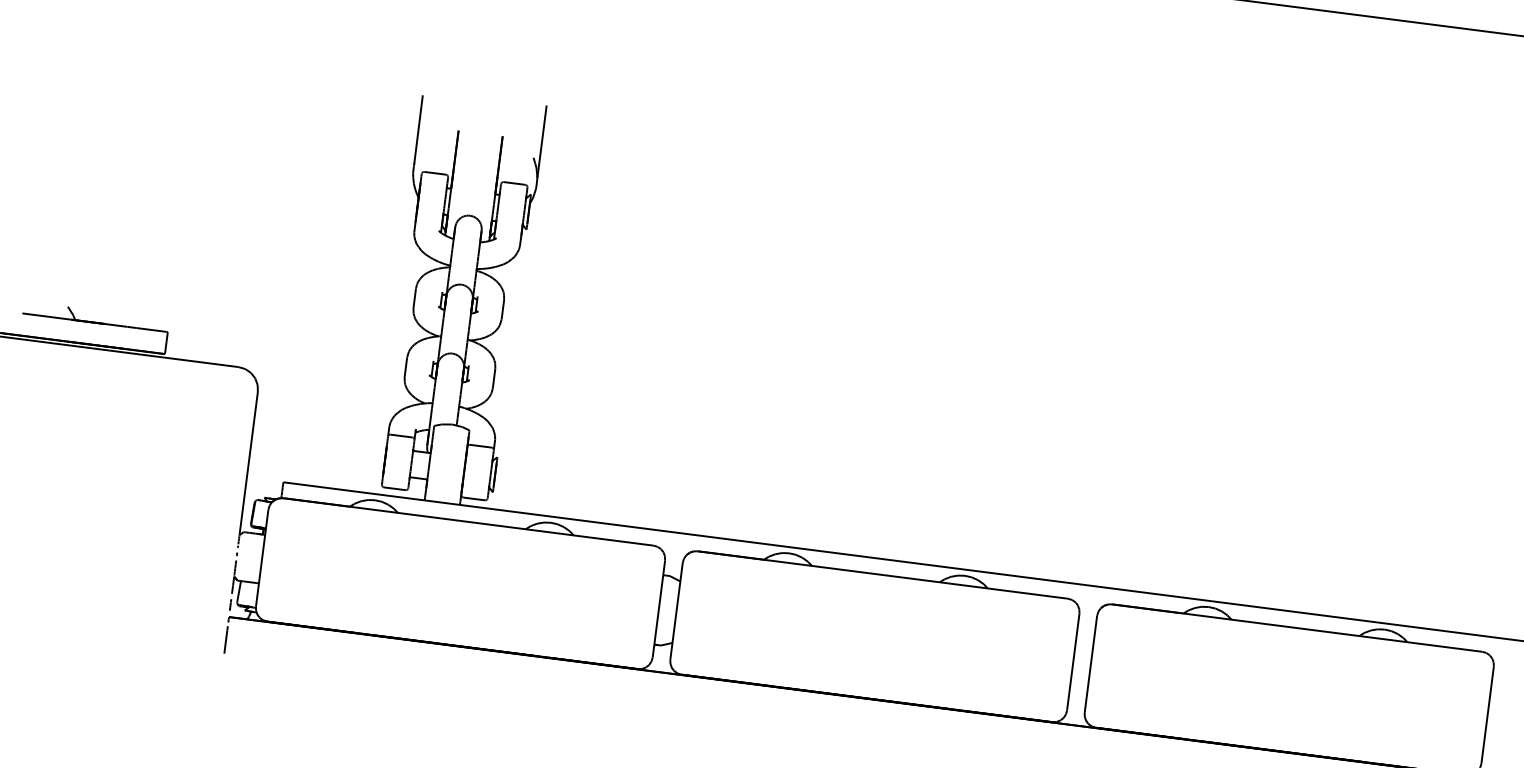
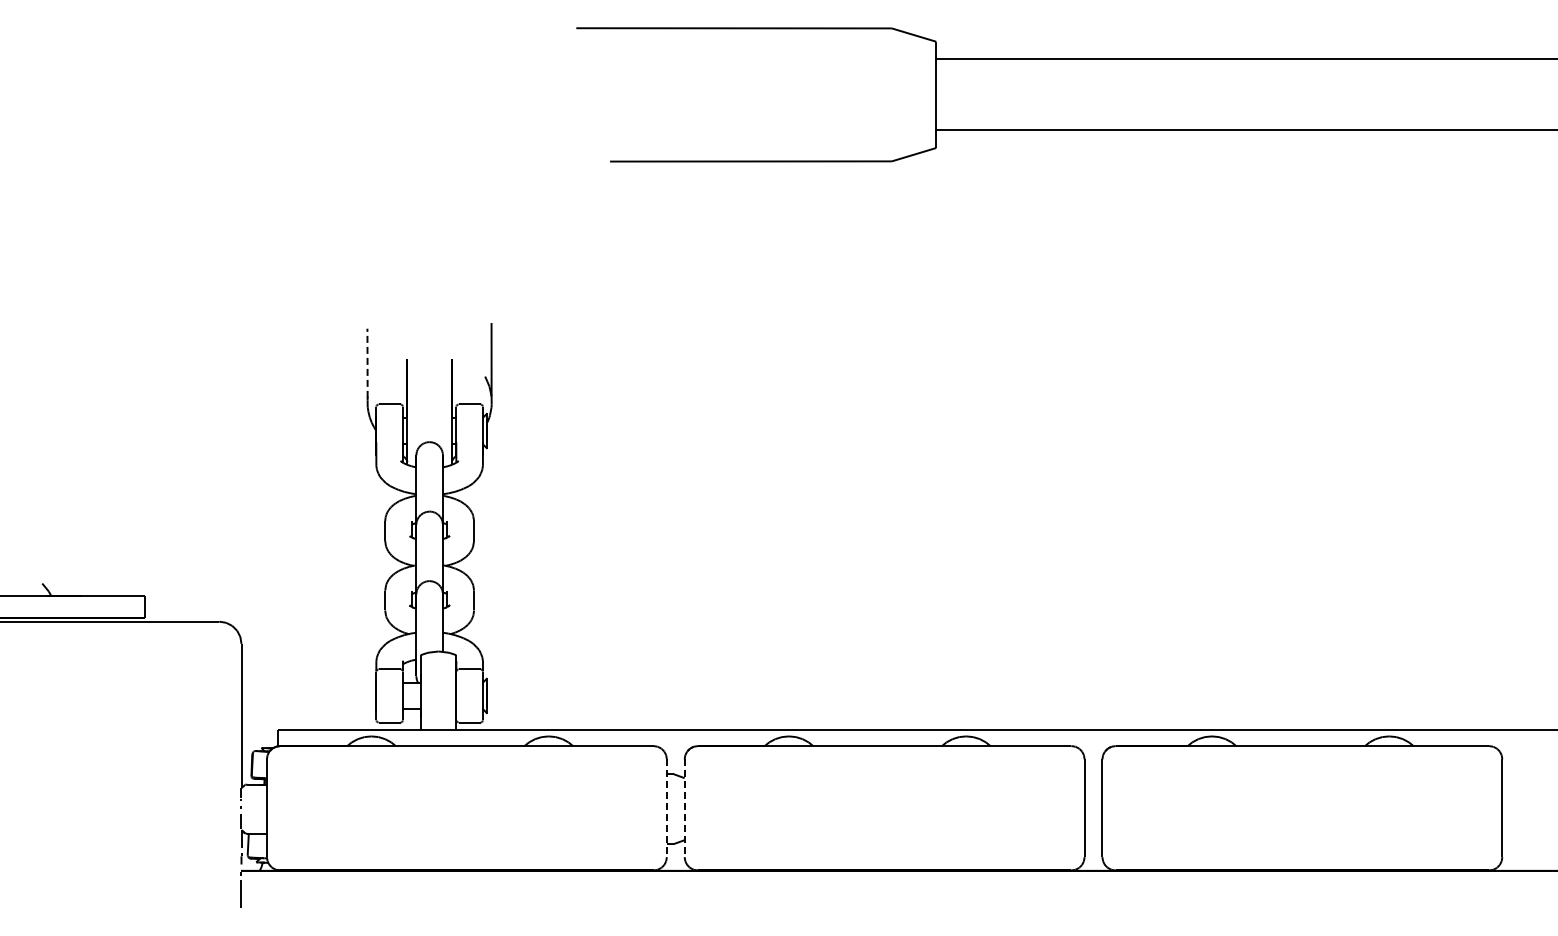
line: (418, 129) -> (367, 363), solid -> dashed
line: (658, 609) -> (666, 808), solid -> dashed
line: (676, 611) -> (684, 808), solid -> dashed

